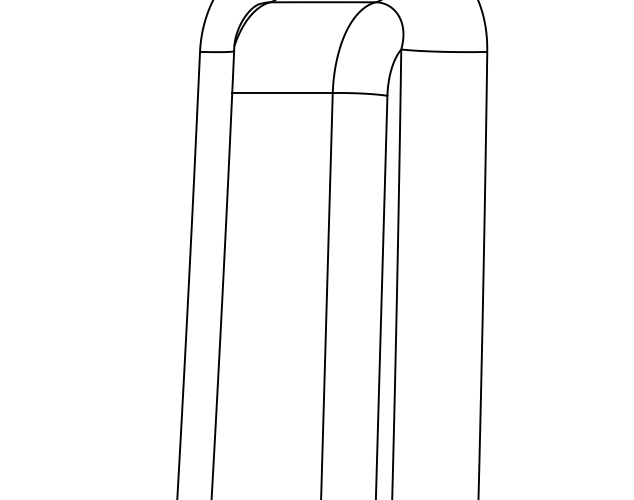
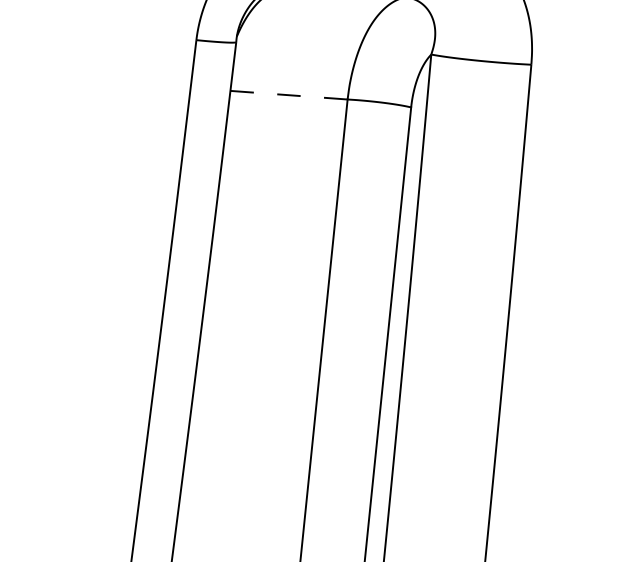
line: (283, 93) -> (290, 95), solid -> dashed

